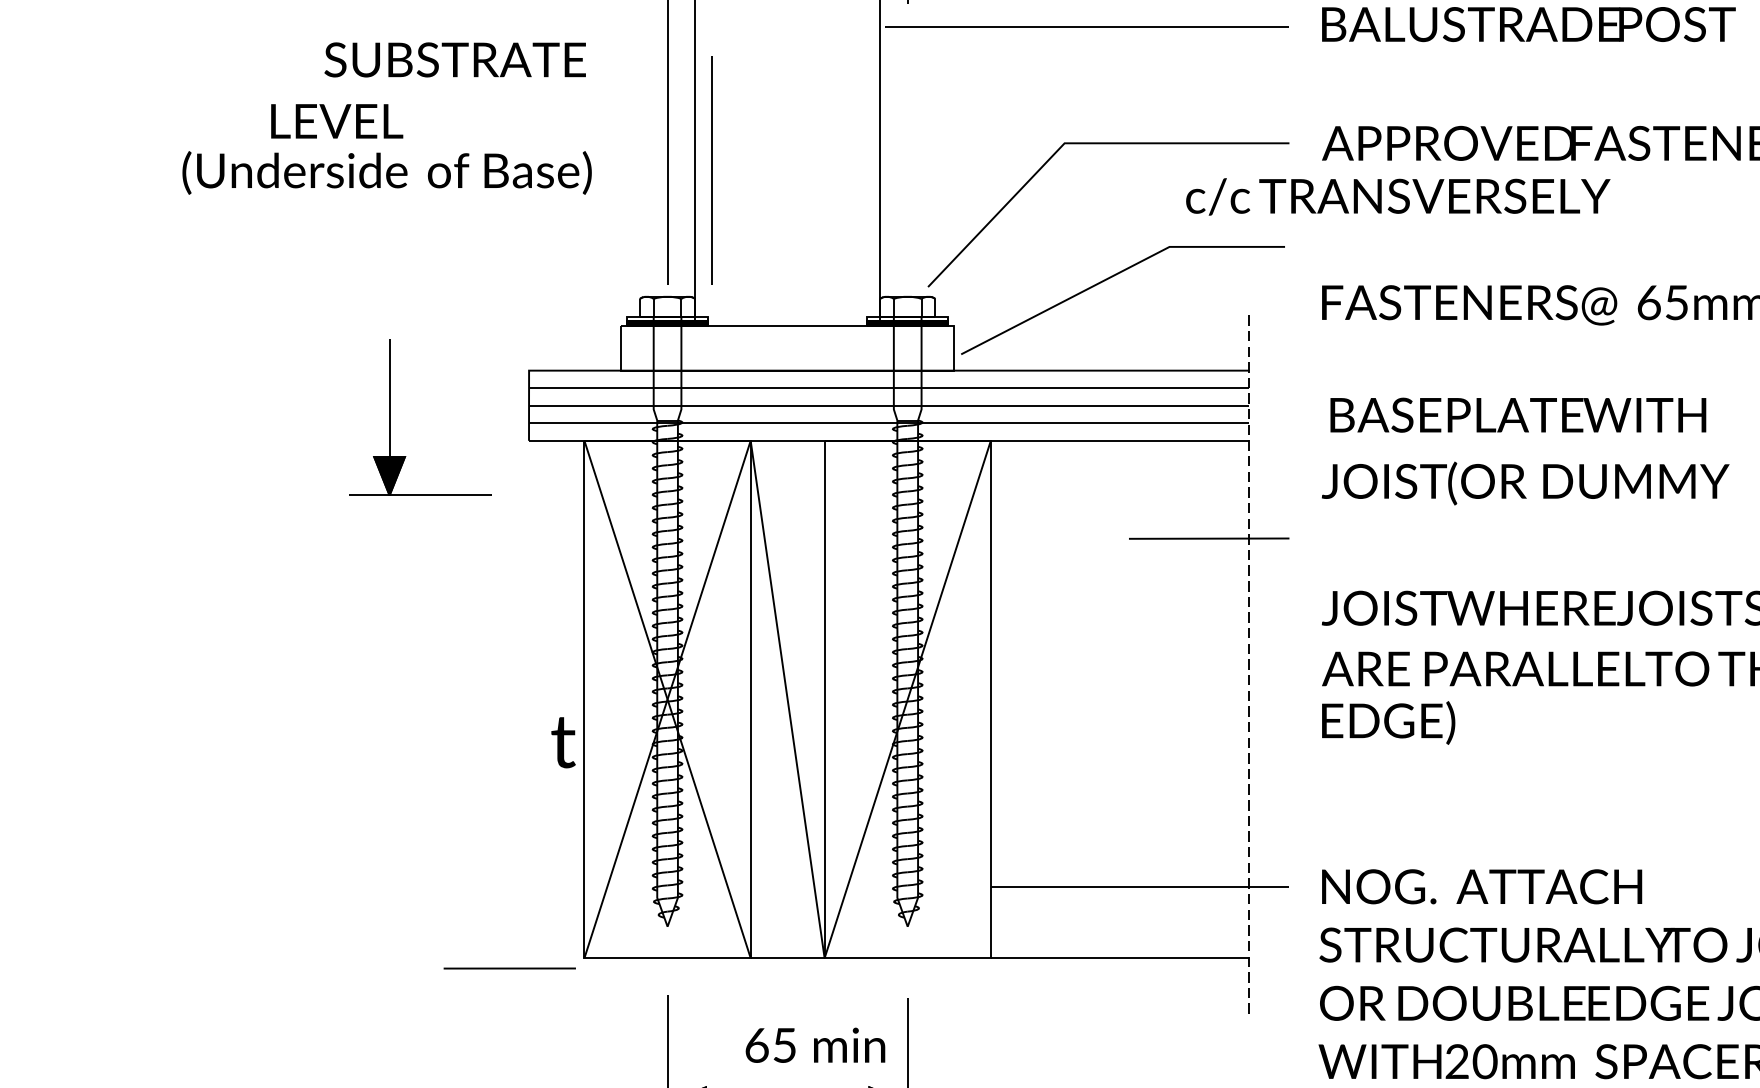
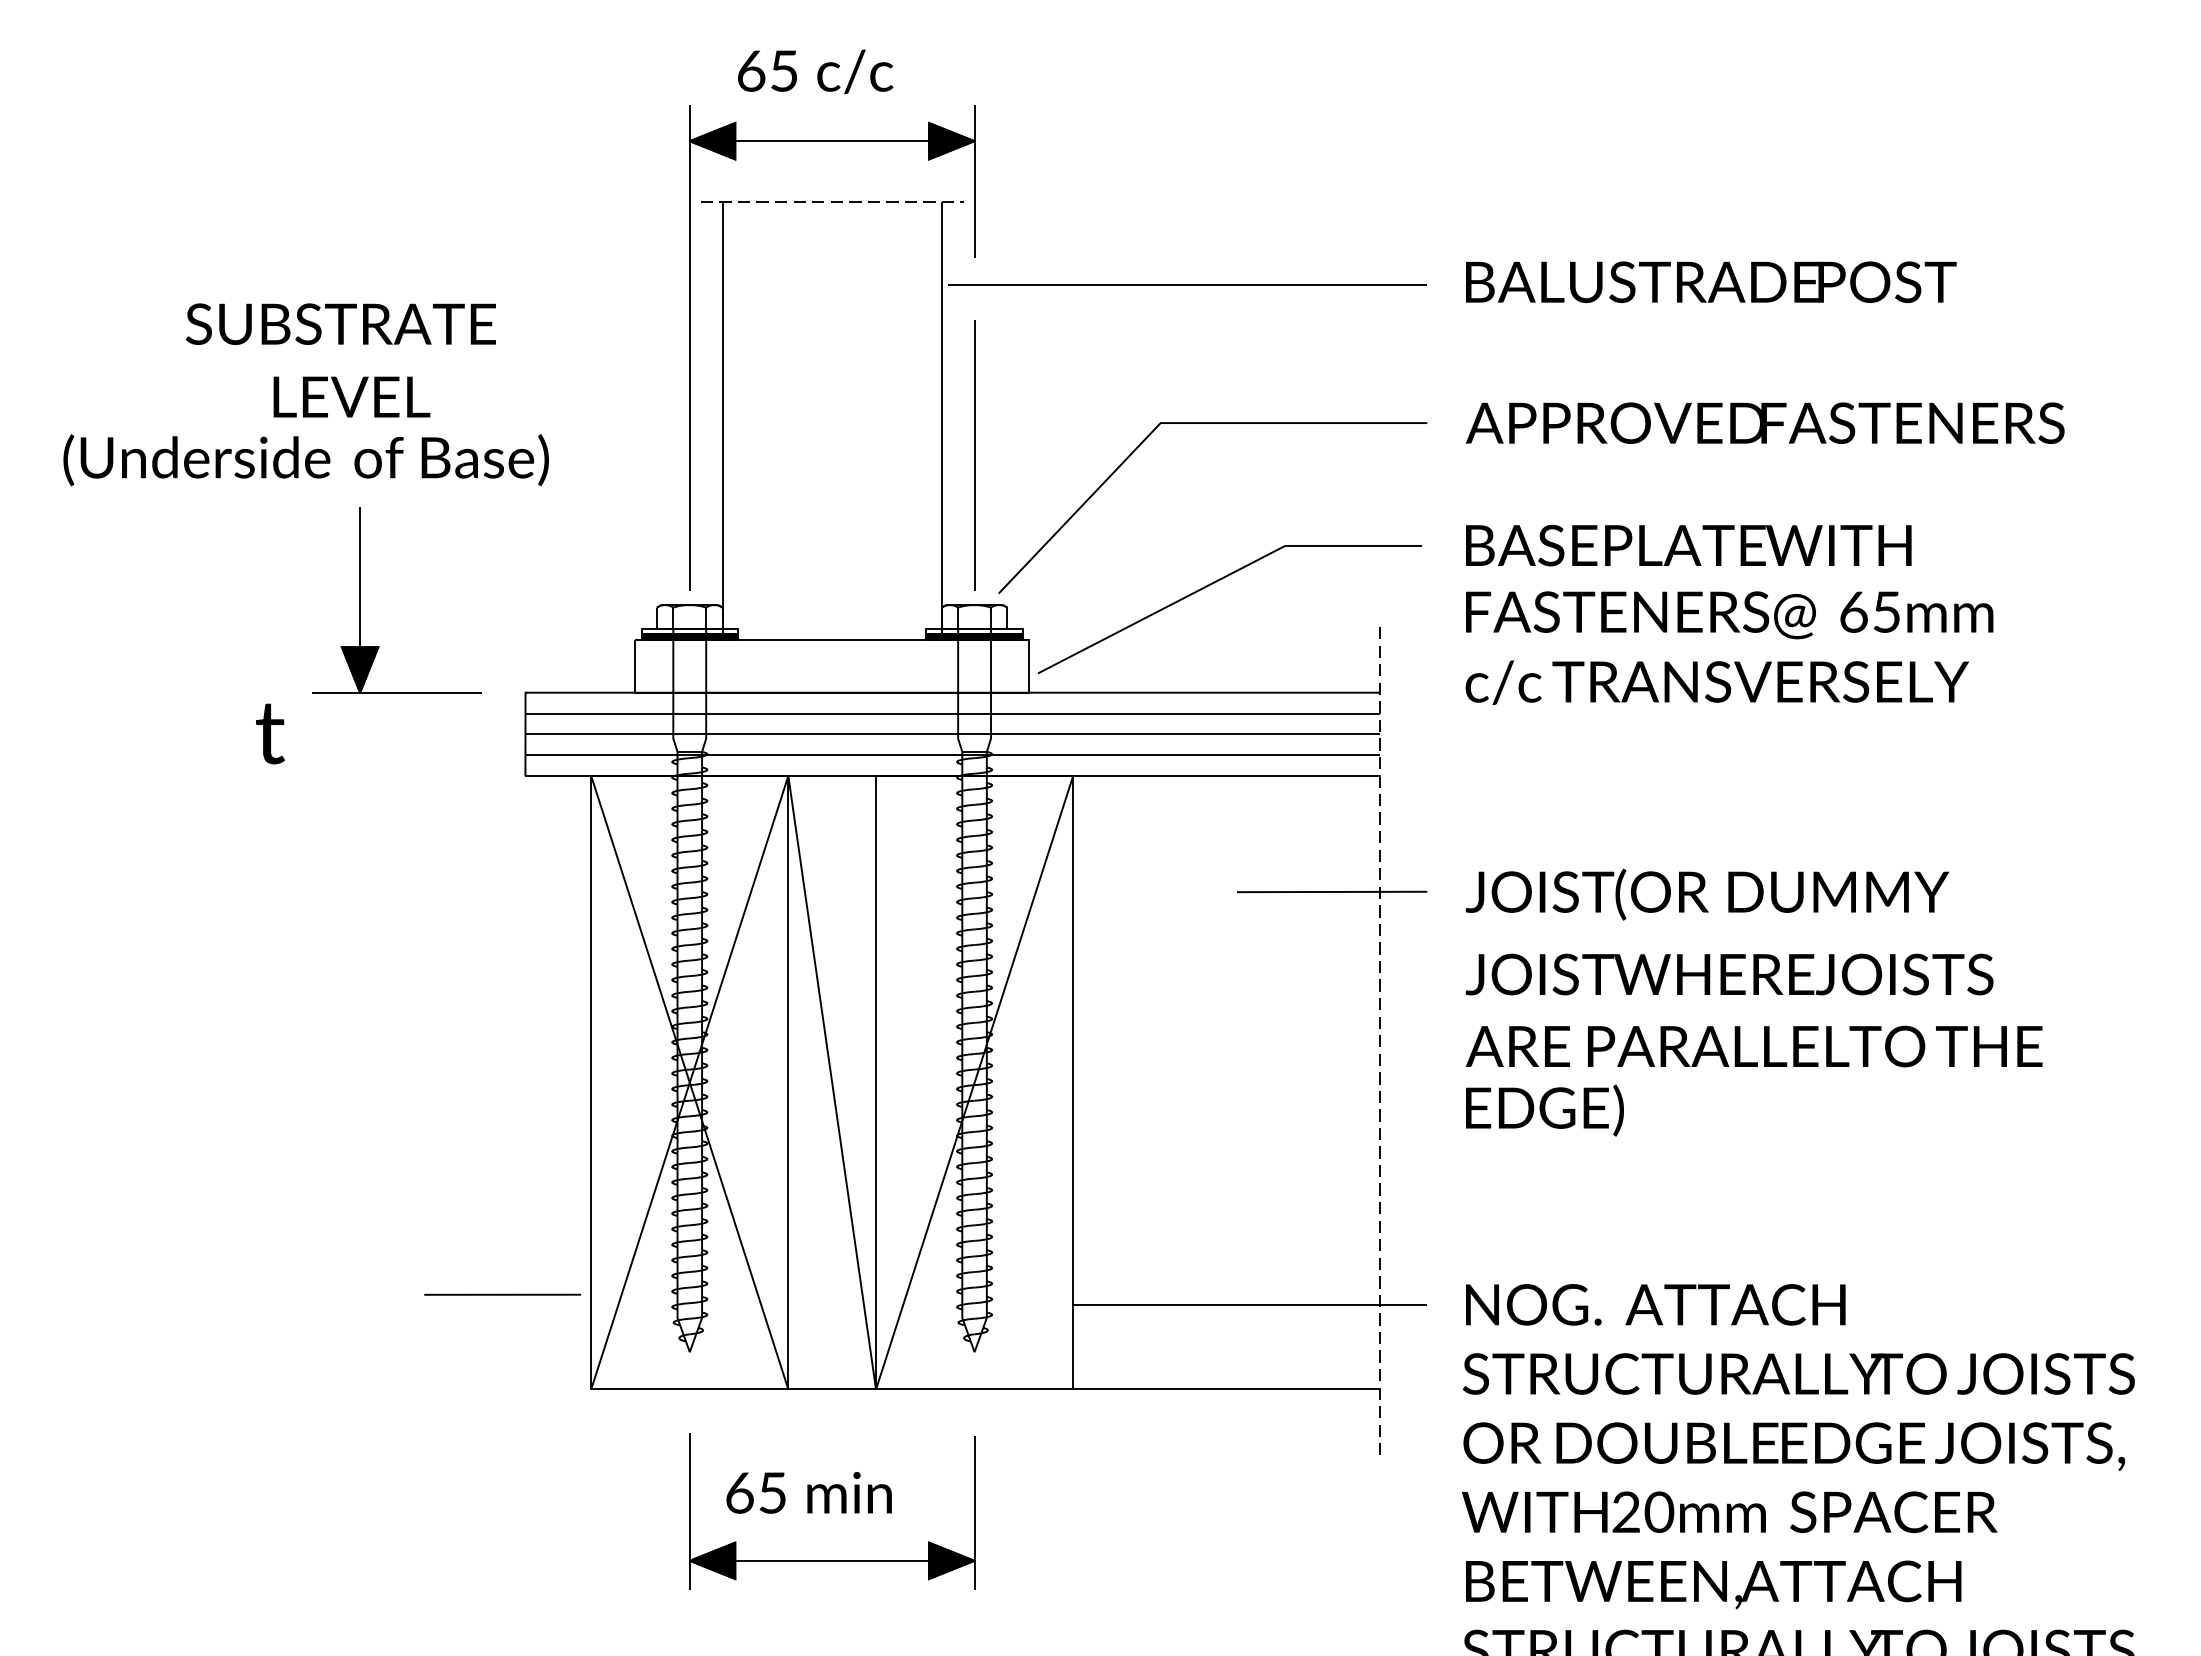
text: (454, 59) -> (340, 323), moved
text: (336, 120) -> (351, 396), moved
line: (712, 170) -> (974, 455), moved
text: (386, 173) -> (305, 460), moved
text: (1397, 196) -> (1716, 682), moved
text: (1518, 415) -> (1688, 545), moved
part: (389, 417) -> (360, 600), moved
text: (1524, 483) -> (1706, 894), moved
text: (563, 742) -> (270, 733), moved
line: (509, 968) -> (502, 1294), moved
text: (814, 1045) -> (808, 1492), moved

